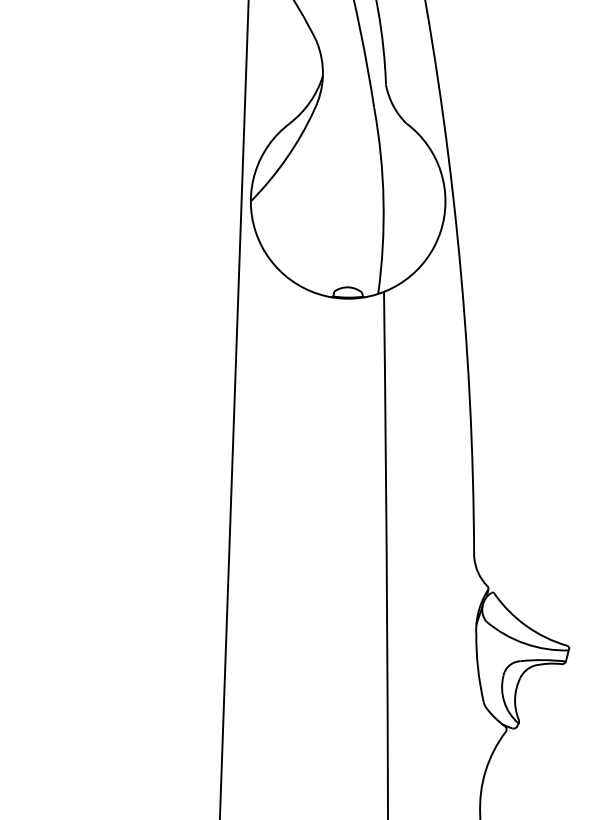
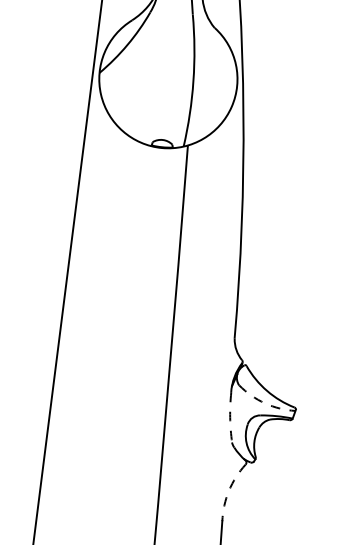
arc: (525, 643) -> (265, 403), solid -> dashed
arc: (478, 668) -> (230, 417), solid -> dashed
arc: (485, 770) -> (228, 490), solid -> dashed

